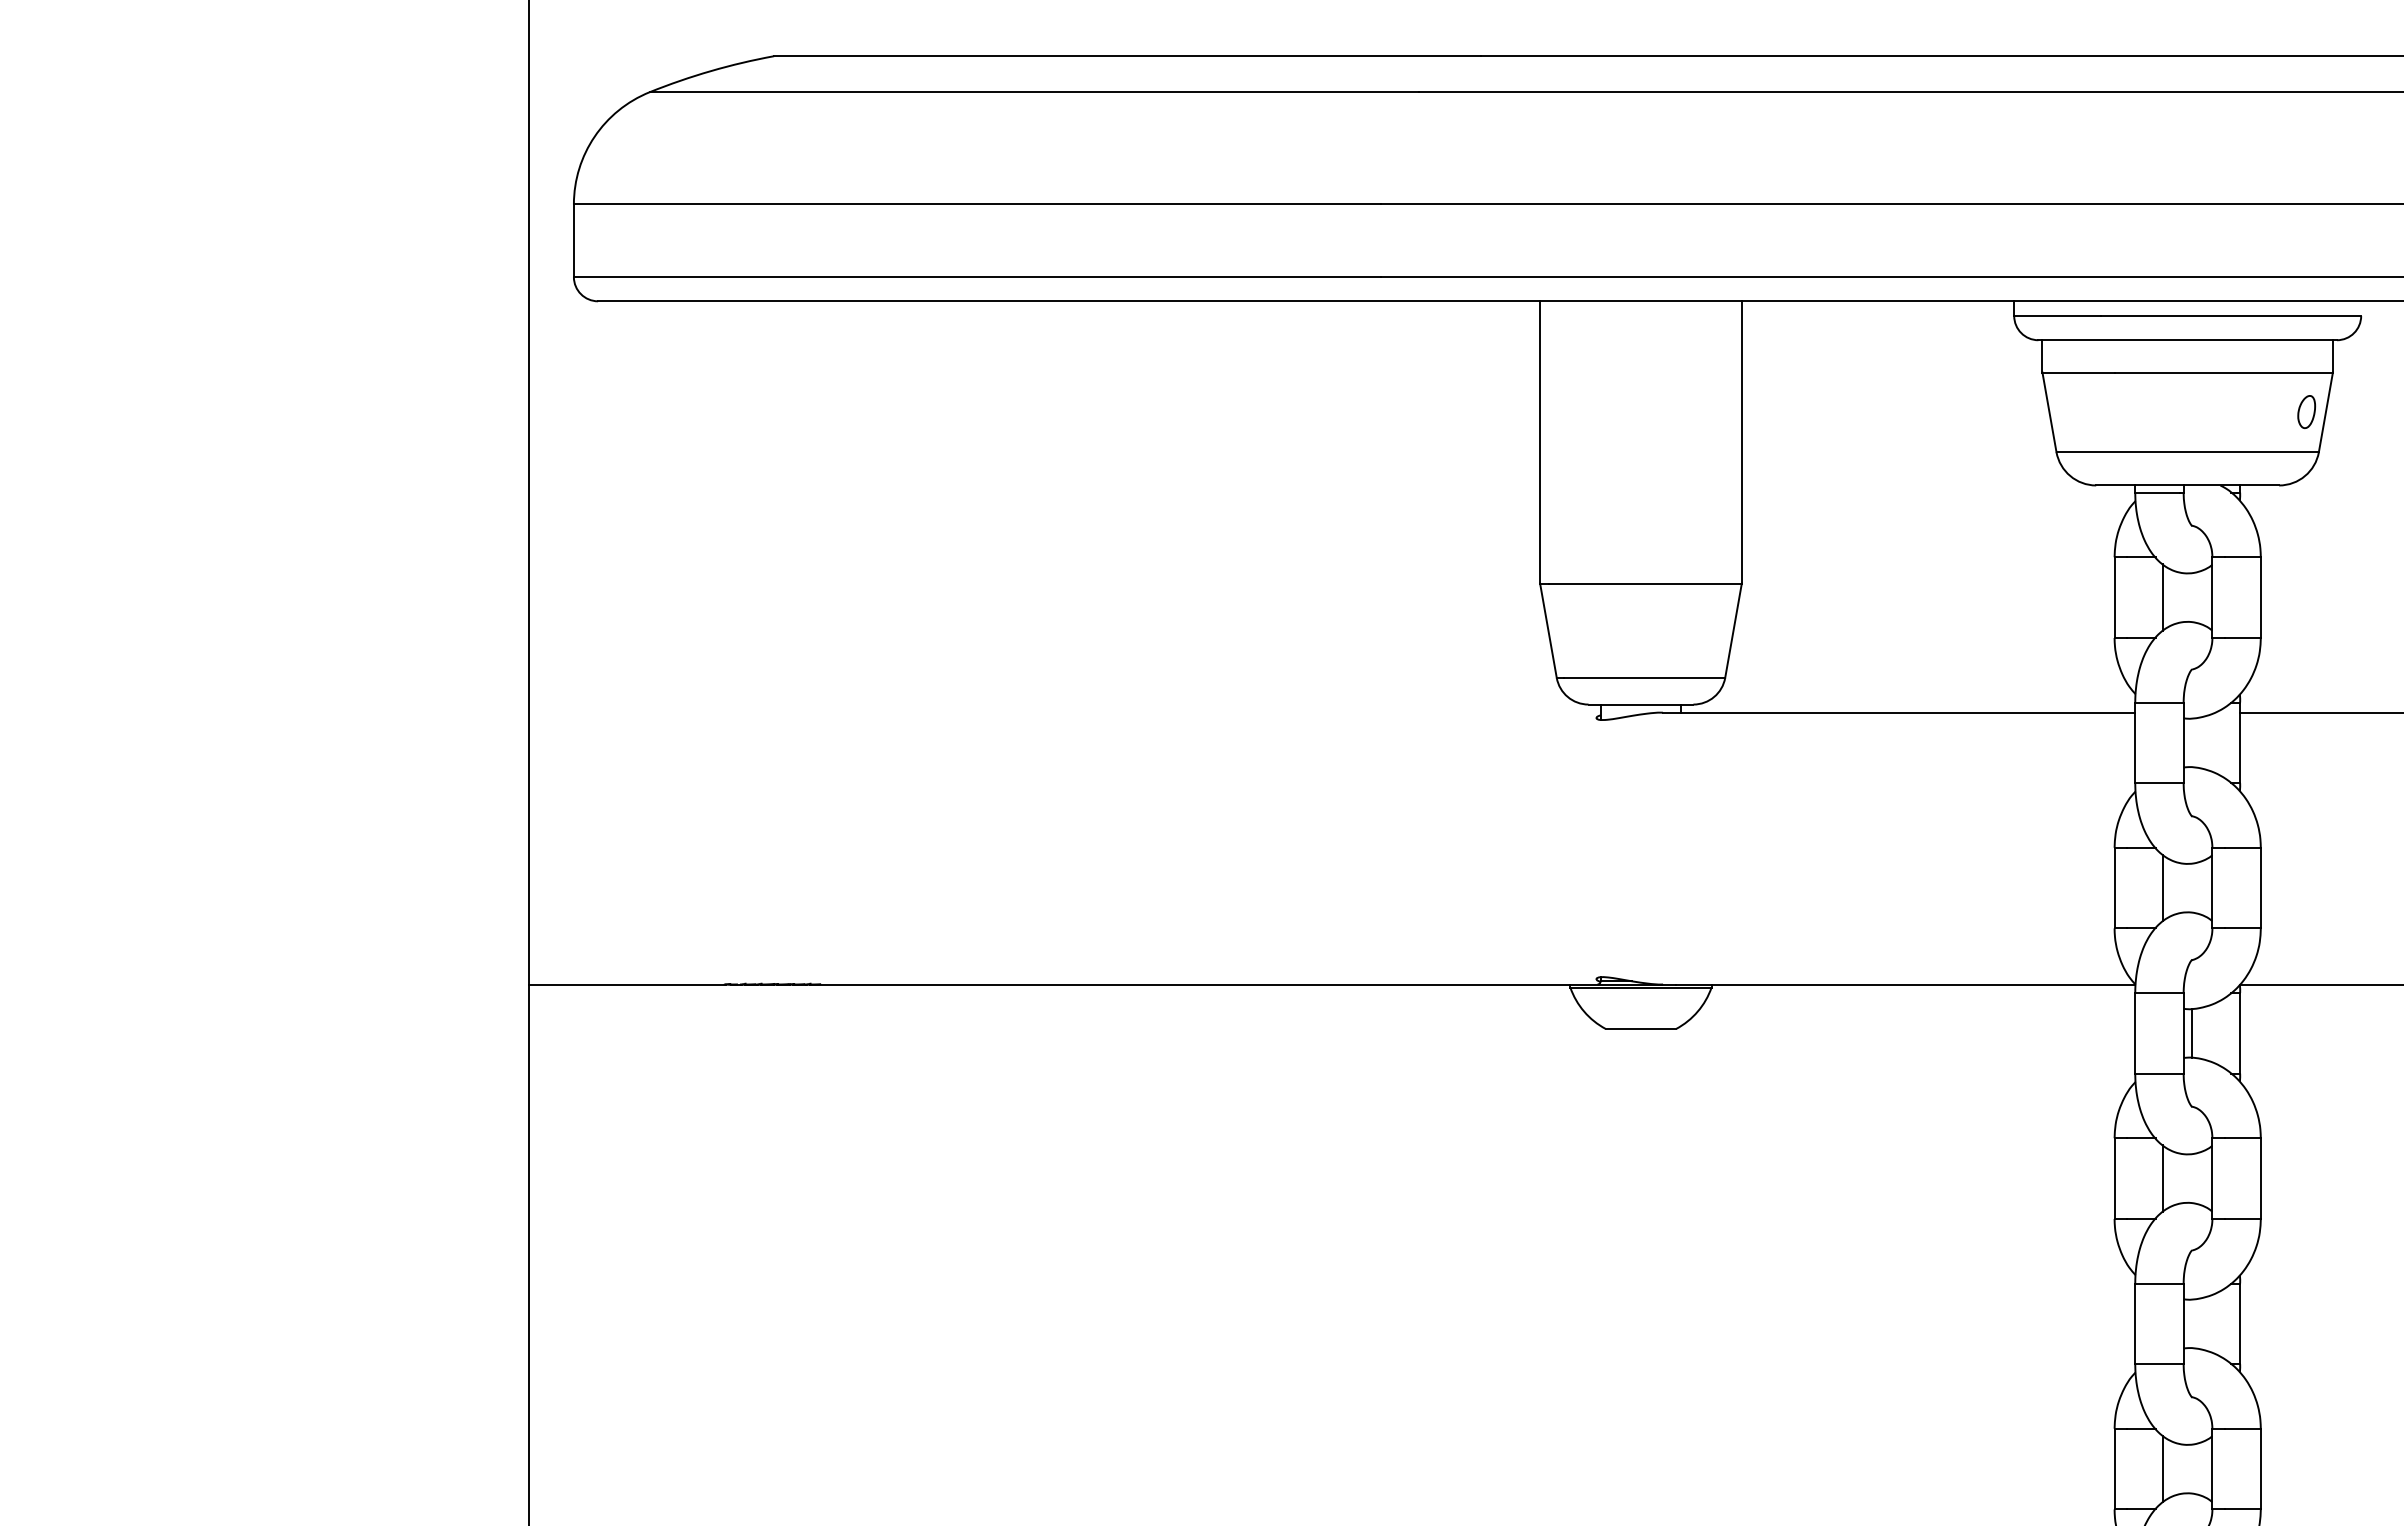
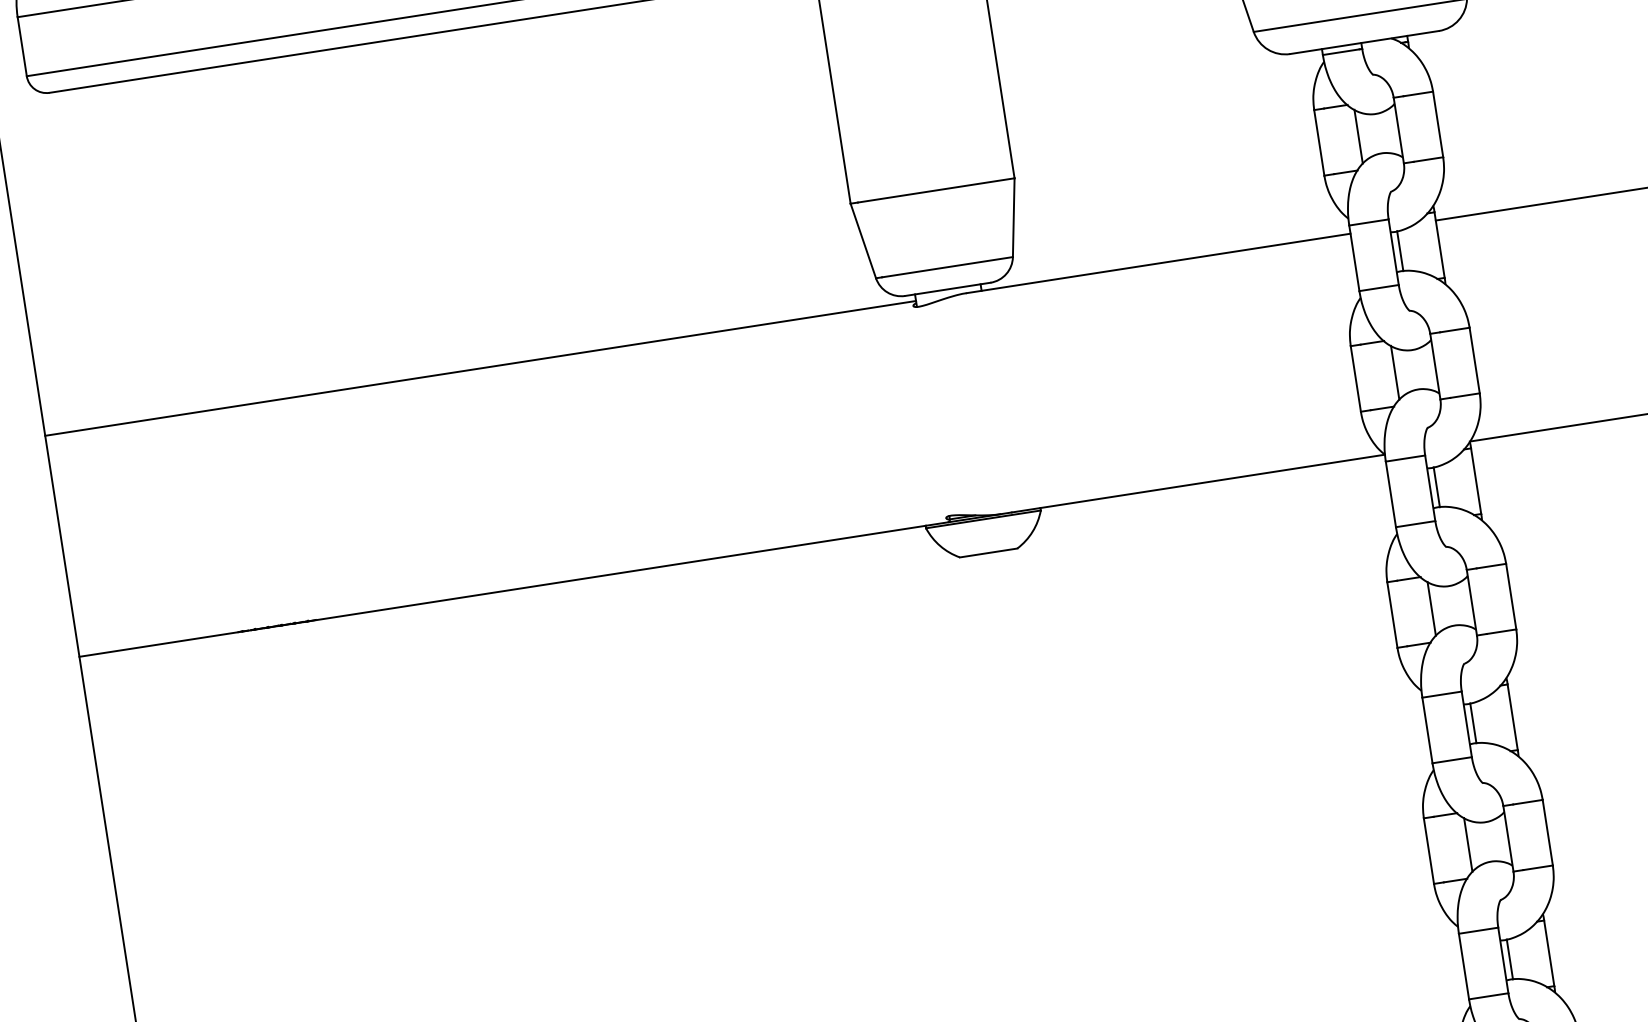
line: (1064, 712) -> (480, 368), added
line: (2191, 742) -> (1400, 250), added
line: (2191, 1323) -> (1473, 723), added

